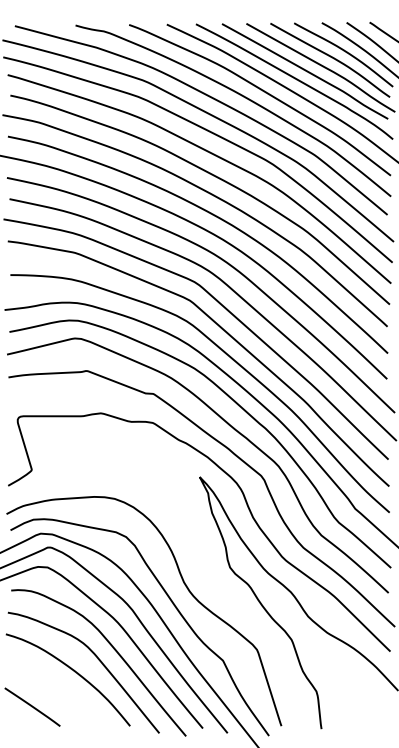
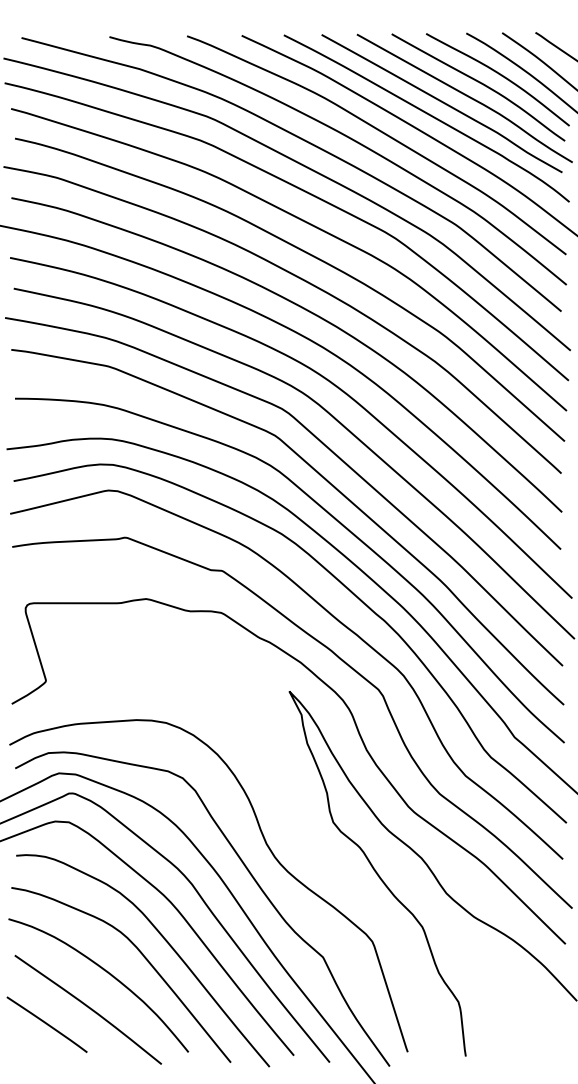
curve: (60, 695) -> (87, 1007), added

